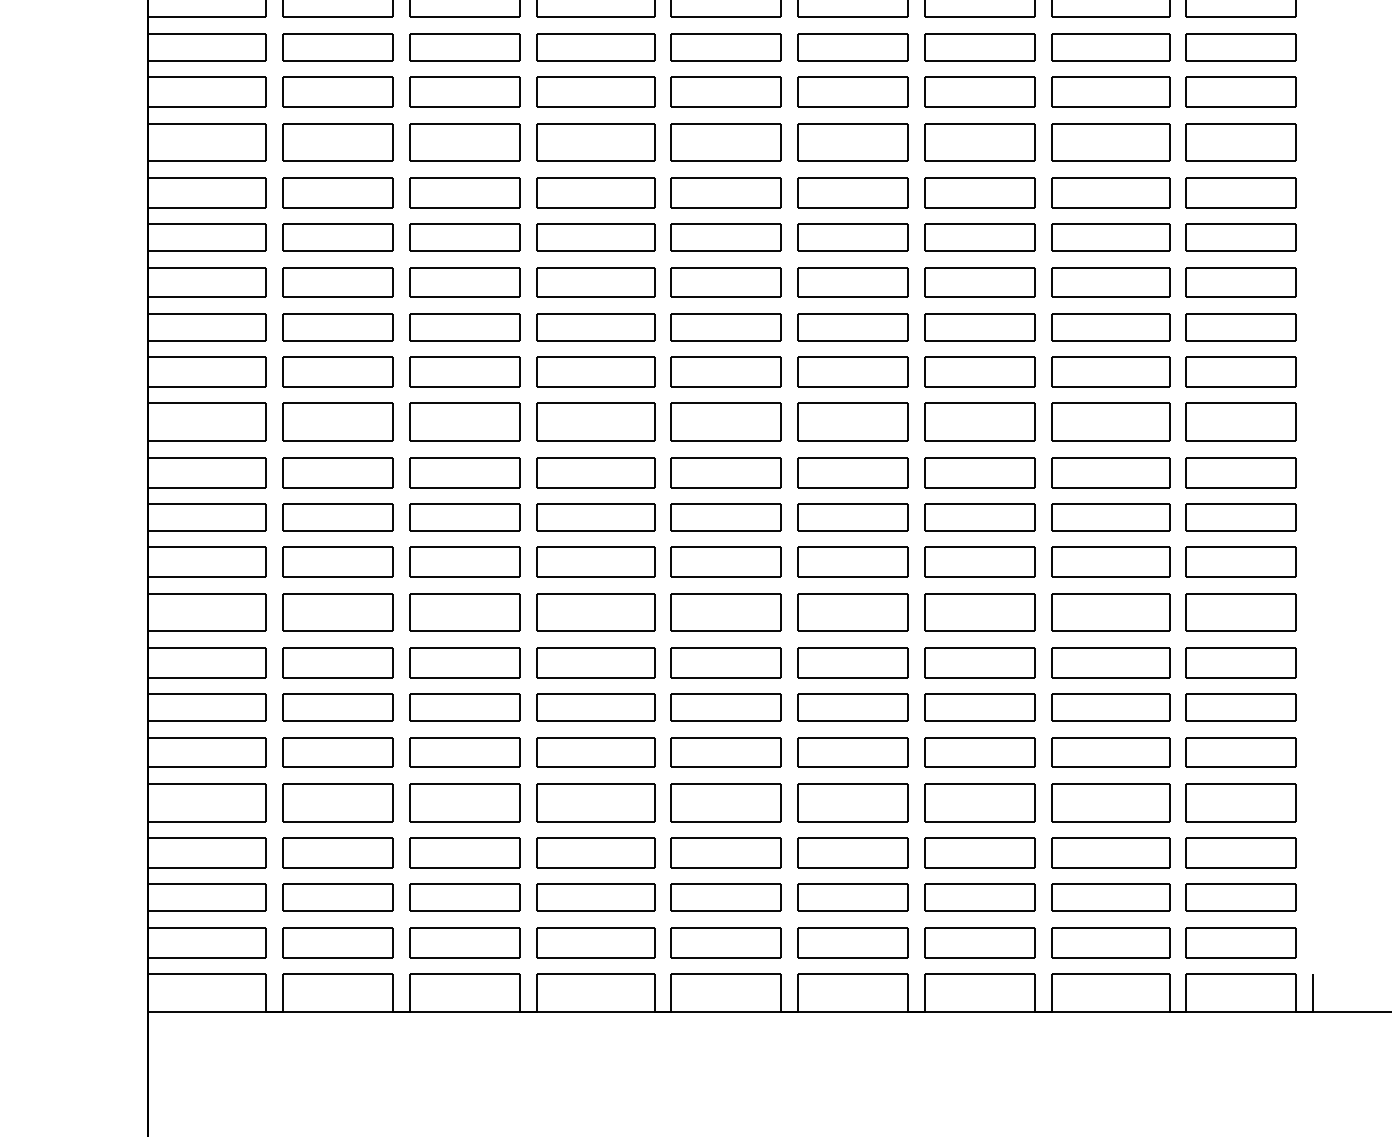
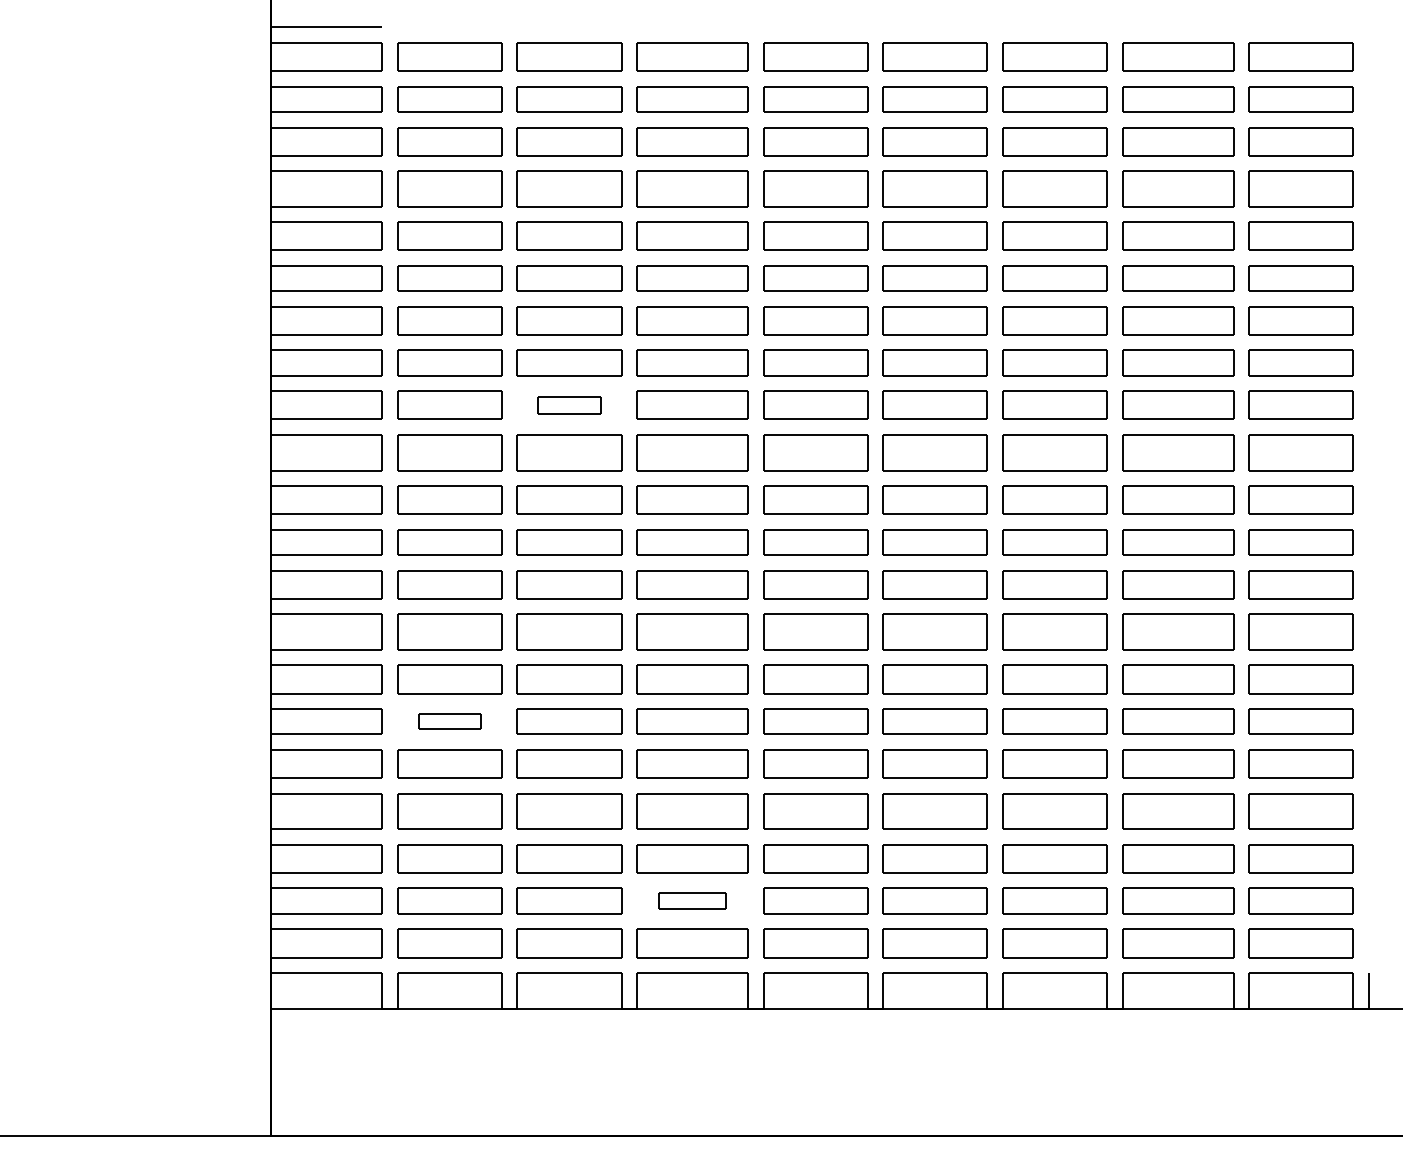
part: (464, 371) -> (569, 404), size x0.6
part: (337, 707) -> (449, 721), size x0.6
part: (595, 897) -> (692, 900), size x0.6

